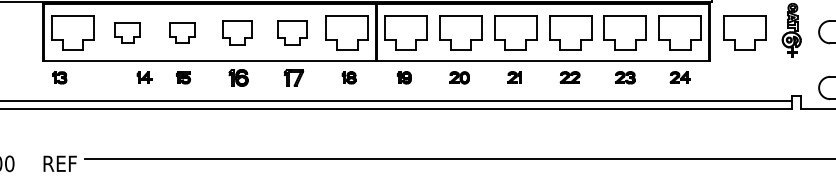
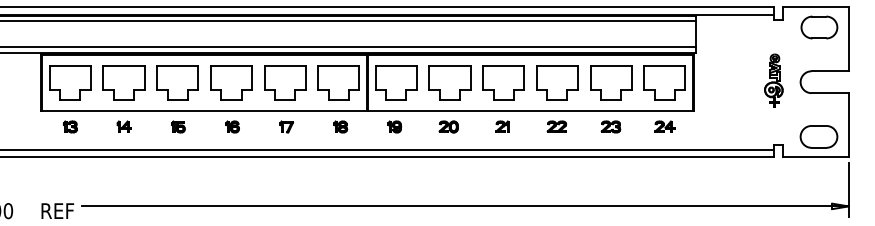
part: (127, 32) -> (123, 82), size x1.67
part: (182, 32) -> (177, 82), size x1.67
part: (237, 32) -> (231, 82), size x1.43
part: (292, 32) -> (285, 82), size x1.43
part: (745, 32) -> (728, 82), removed
part: (58, 77) -> (69, 126), moved
part: (143, 77) -> (123, 126), moved
part: (238, 77) -> (232, 126), size x0.71
part: (293, 77) -> (286, 126), size x0.71

